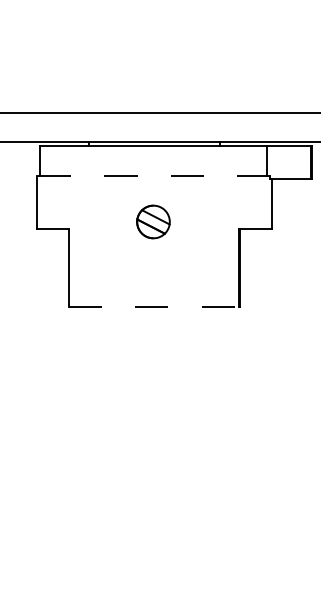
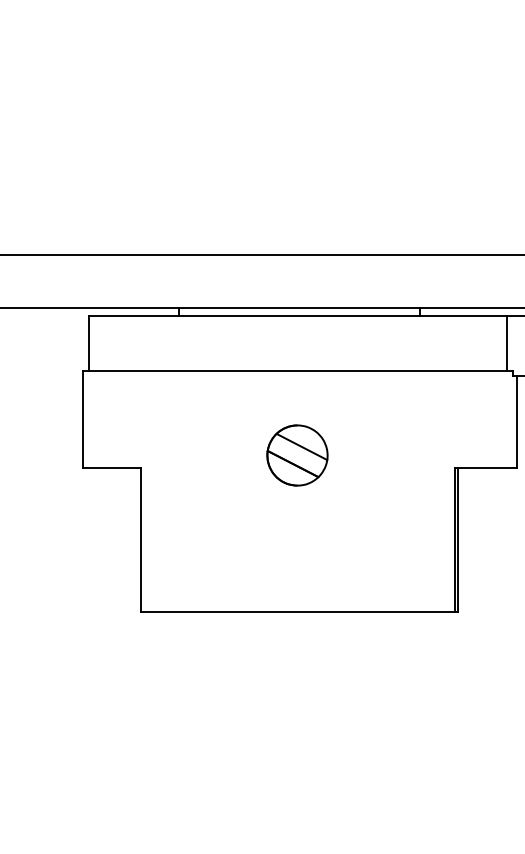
line: (153, 176) -> (297, 371), dashed -> solid
line: (153, 306) -> (297, 611), dashed -> solid

